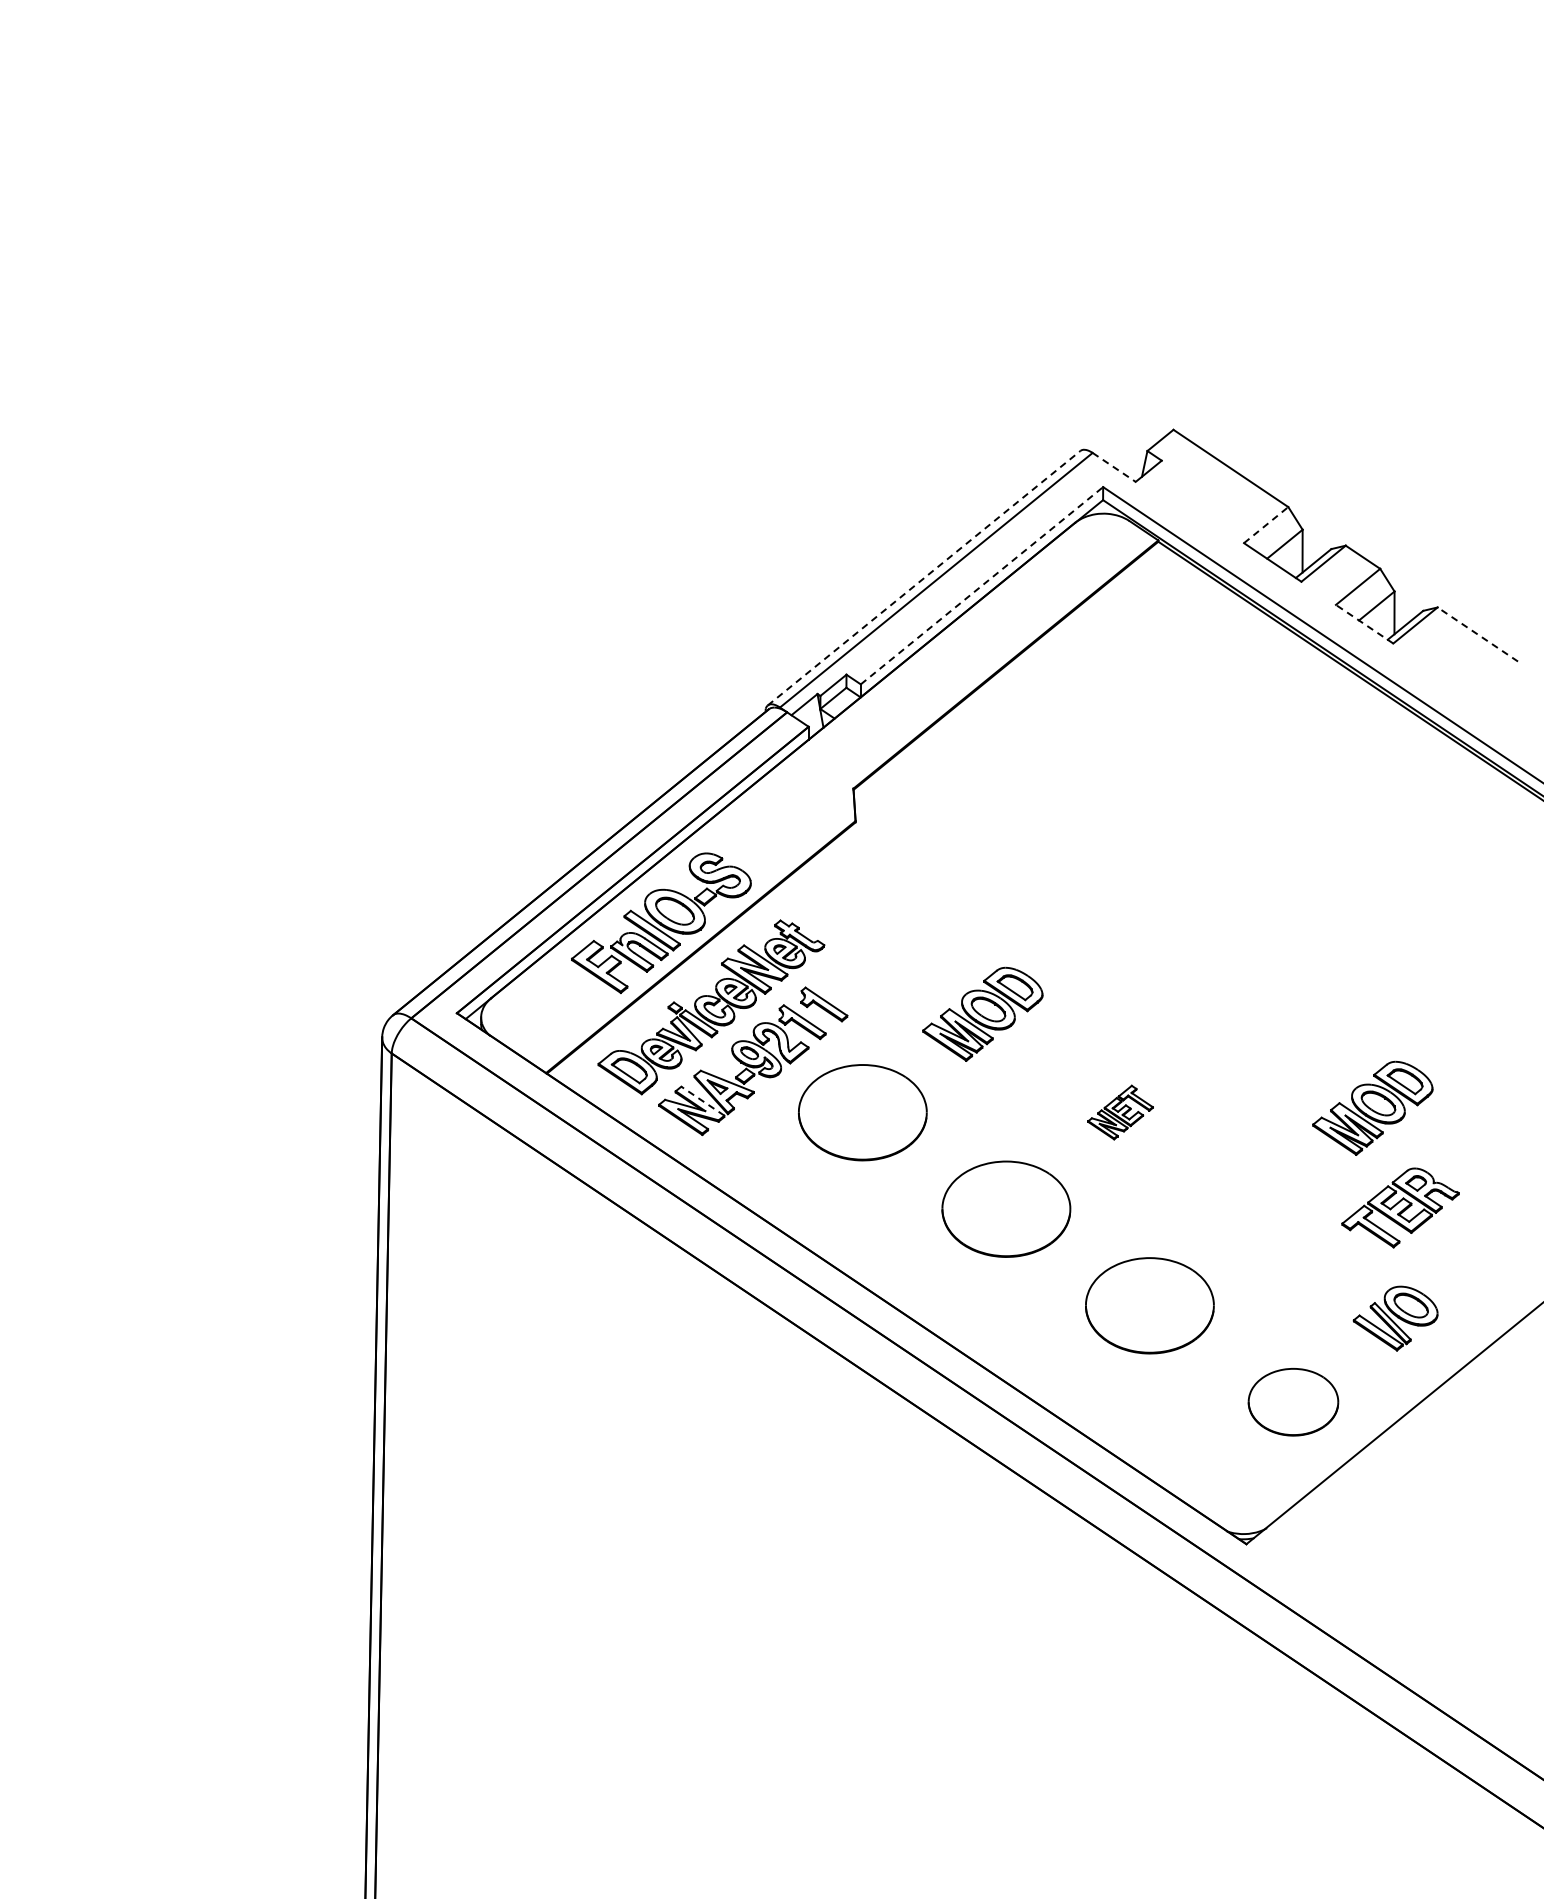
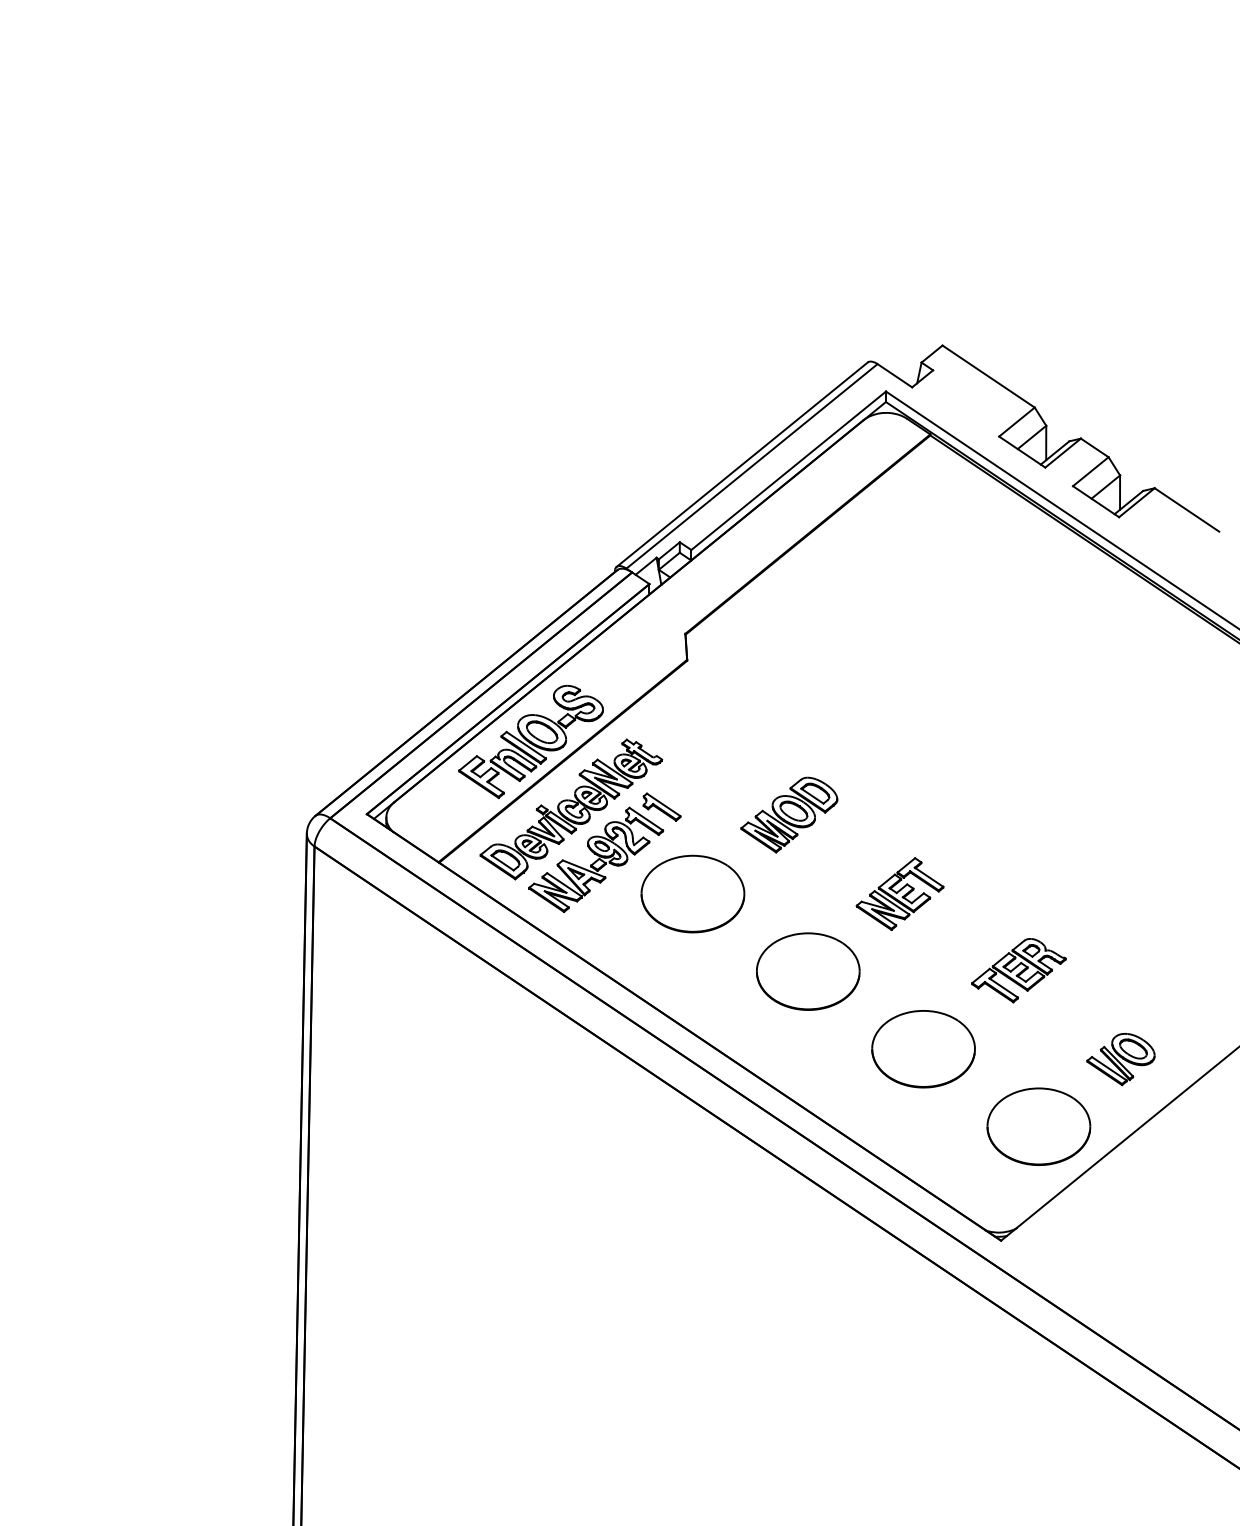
line: (1114, 467) -> (895, 375), dashed -> solid
line: (1266, 525) -> (1017, 422), dashed -> solid
line: (924, 578) -> (742, 464), dashed -> solid
line: (982, 585) -> (789, 470), dashed -> solid
line: (1364, 624) -> (1095, 501), dashed -> solid
line: (1477, 634) -> (1186, 509), dashed -> solid
line: (702, 1101) -> (564, 885), dashed -> solid
part: (1372, 1107) -> (1102, 889), removed
part: (1120, 1112) -> (899, 893), size x1.67
part: (1400, 1207) -> (1018, 970), moved
part: (1293, 1401) -> (1038, 1126), size x1.43

